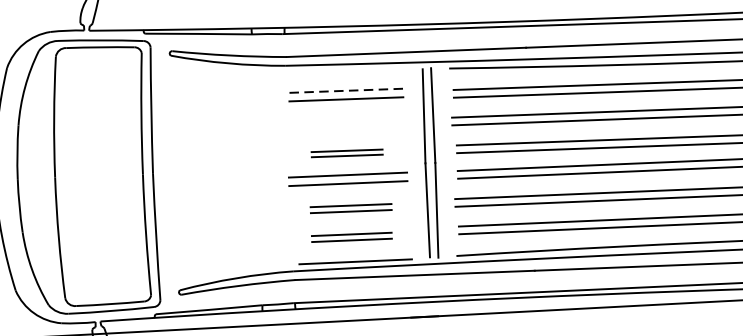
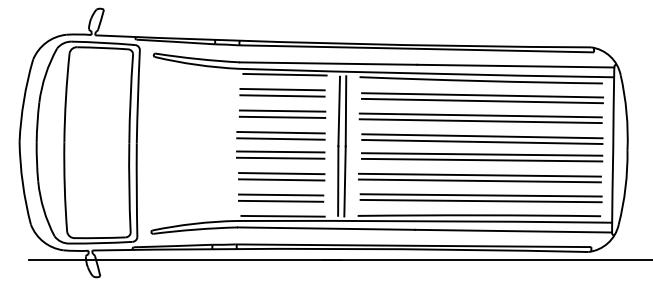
line: (347, 70) -> (284, 74), added
line: (345, 90) -> (282, 89), dashed -> solid
line: (347, 118) -> (282, 110), added
line: (347, 127) -> (282, 116), added
part: (346, 152) -> (280, 135), size x1.67
part: (350, 208) -> (281, 176), size x1.43
part: (352, 236) -> (281, 197), size x1.43

